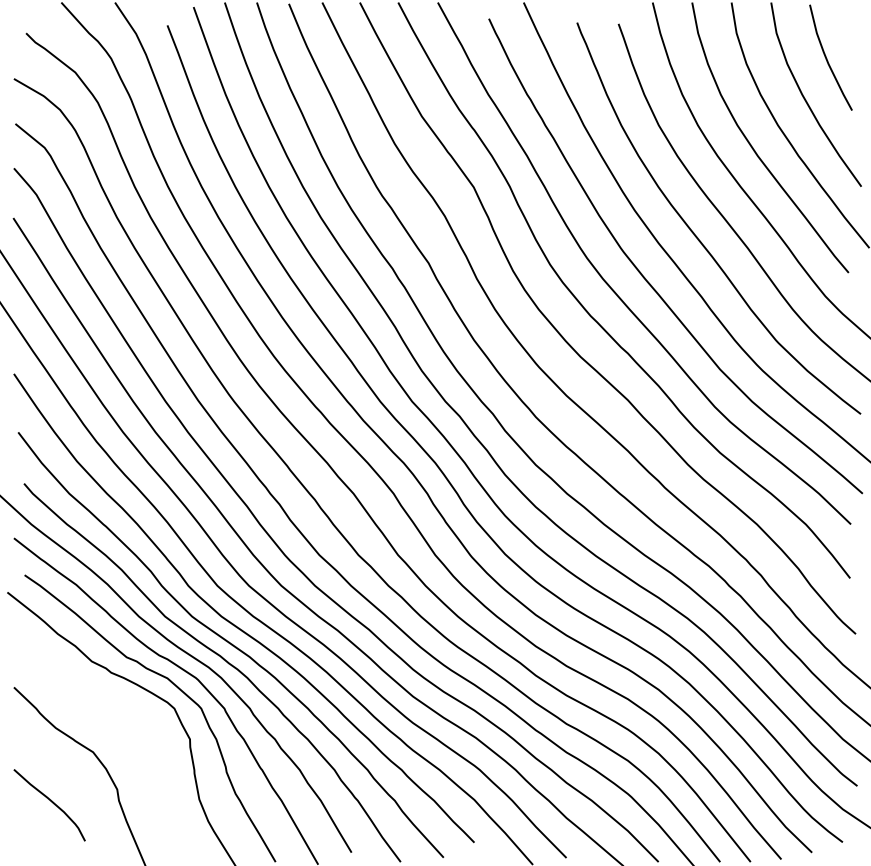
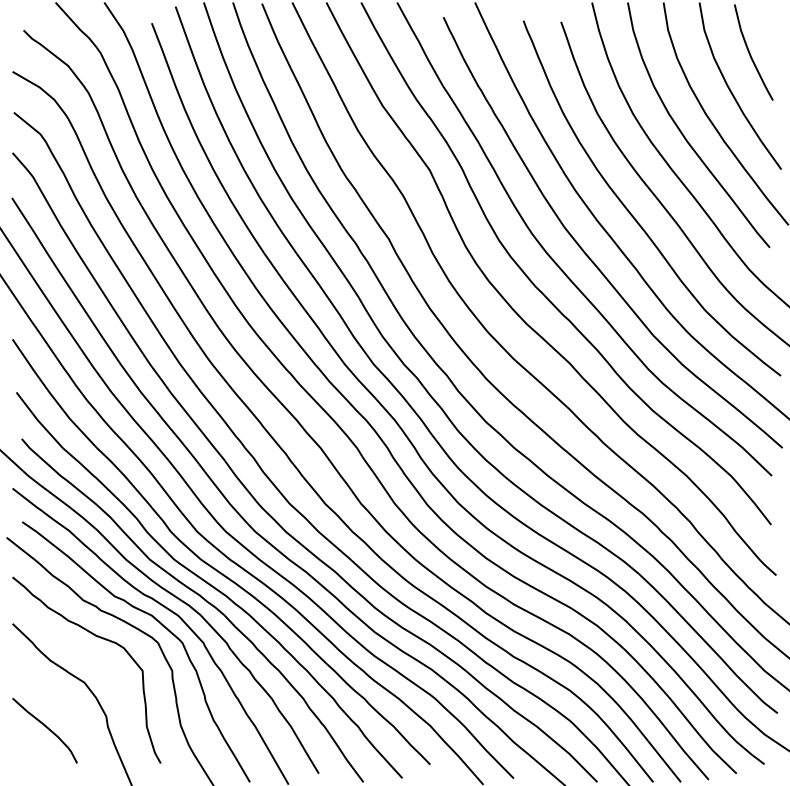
curve: (107, 702) -> (97, 637), added

